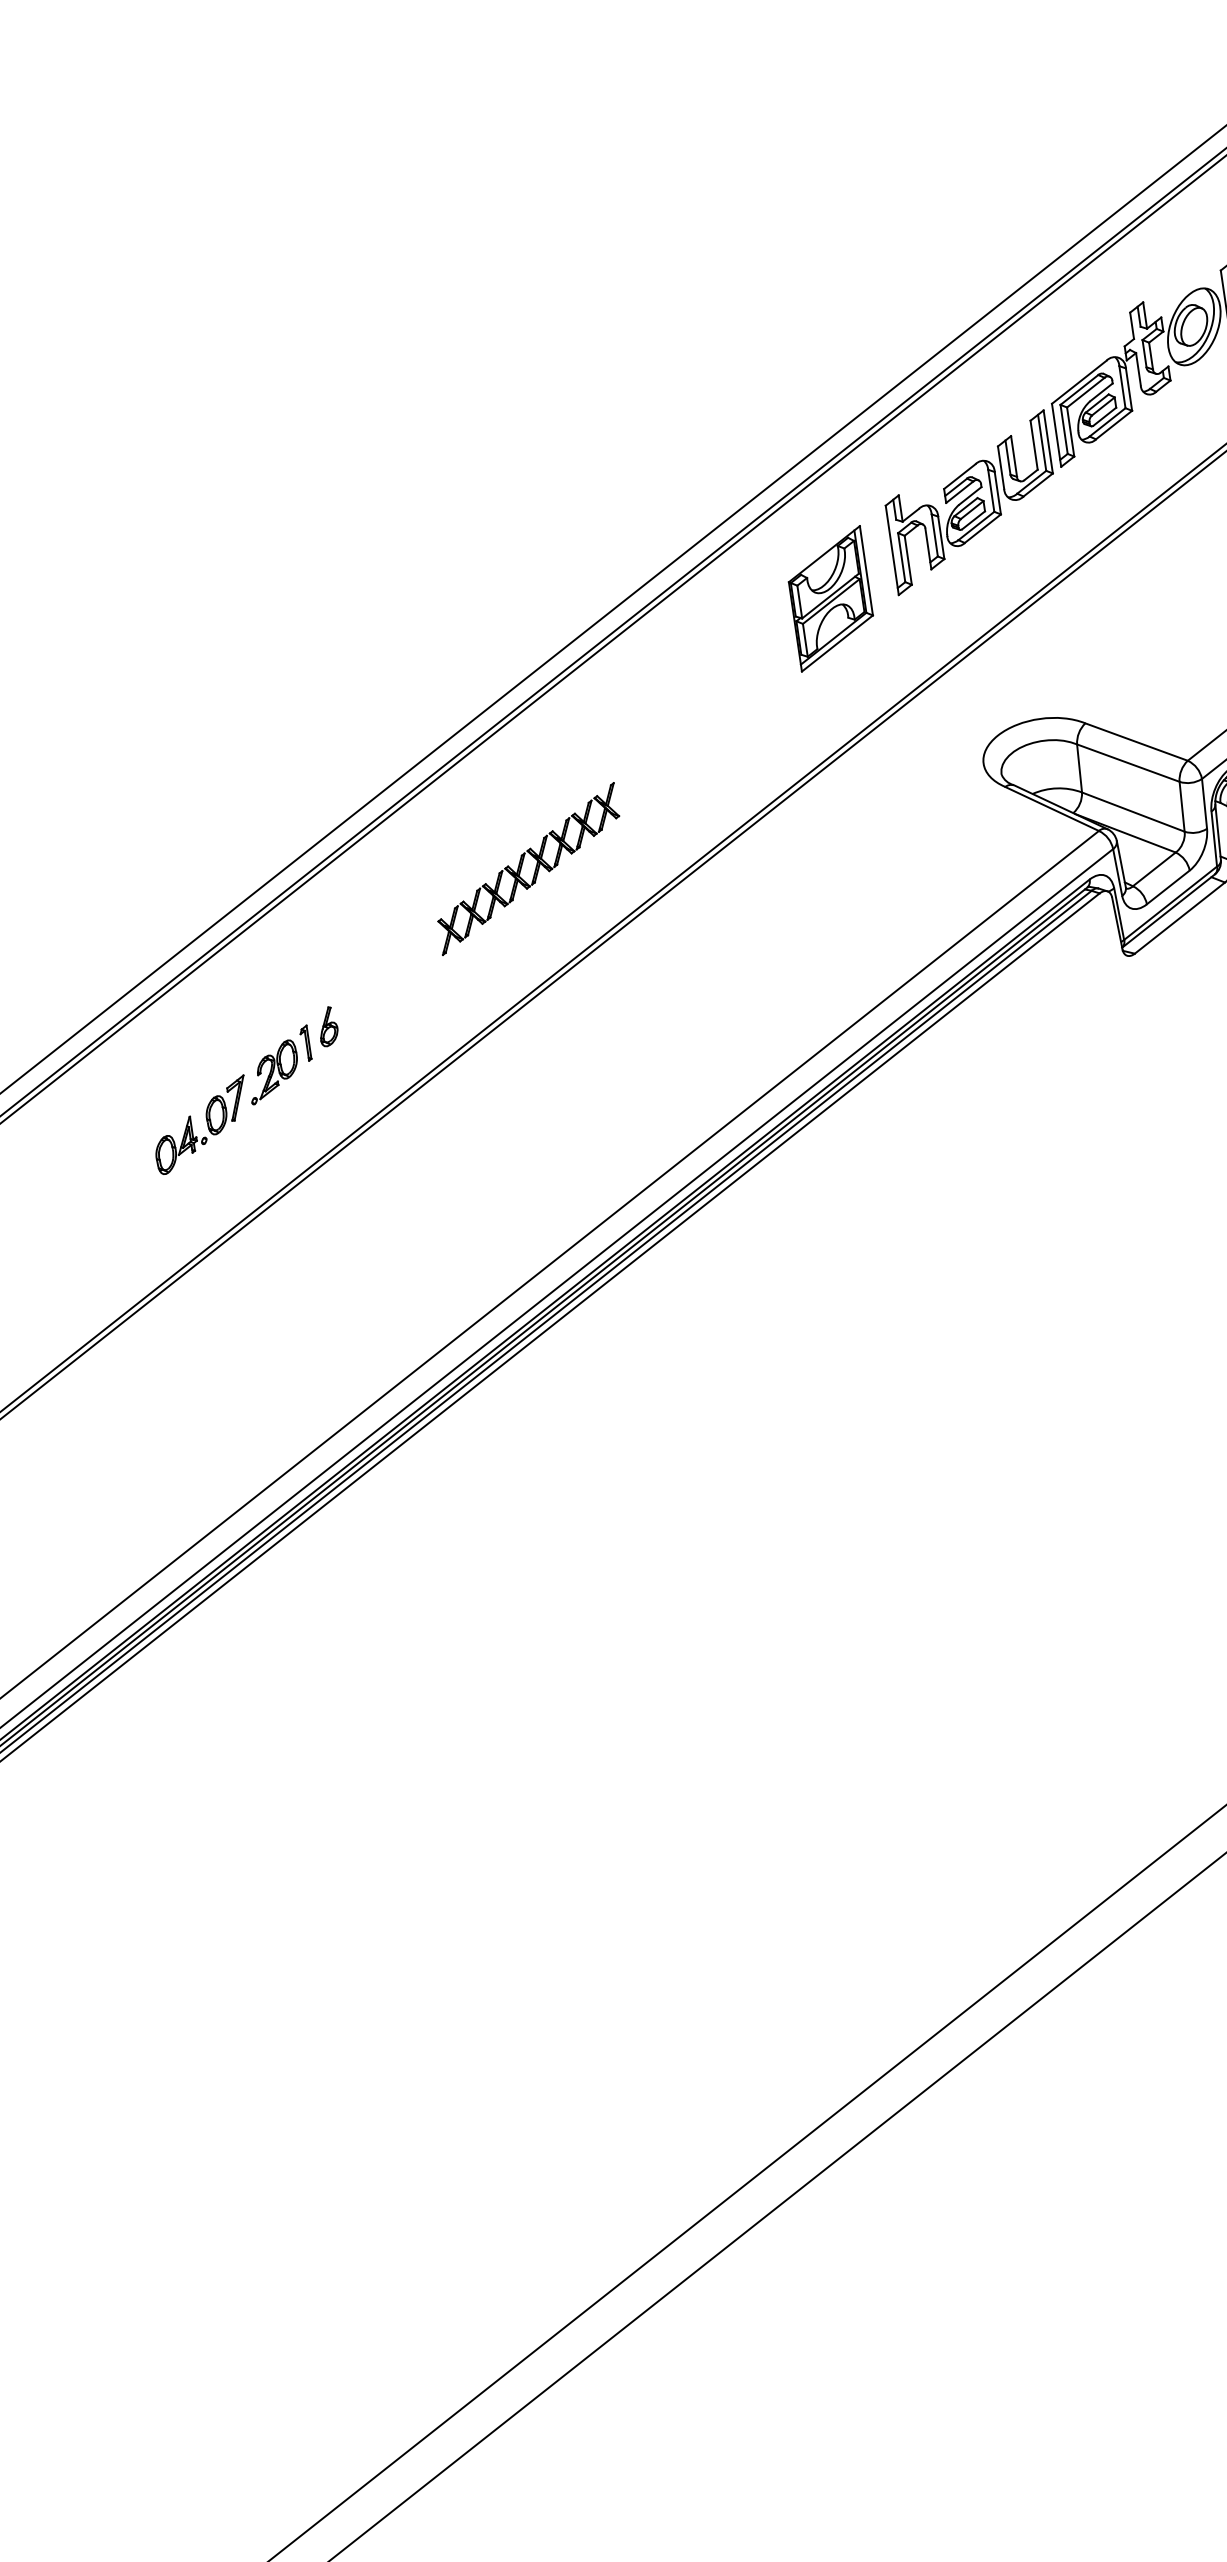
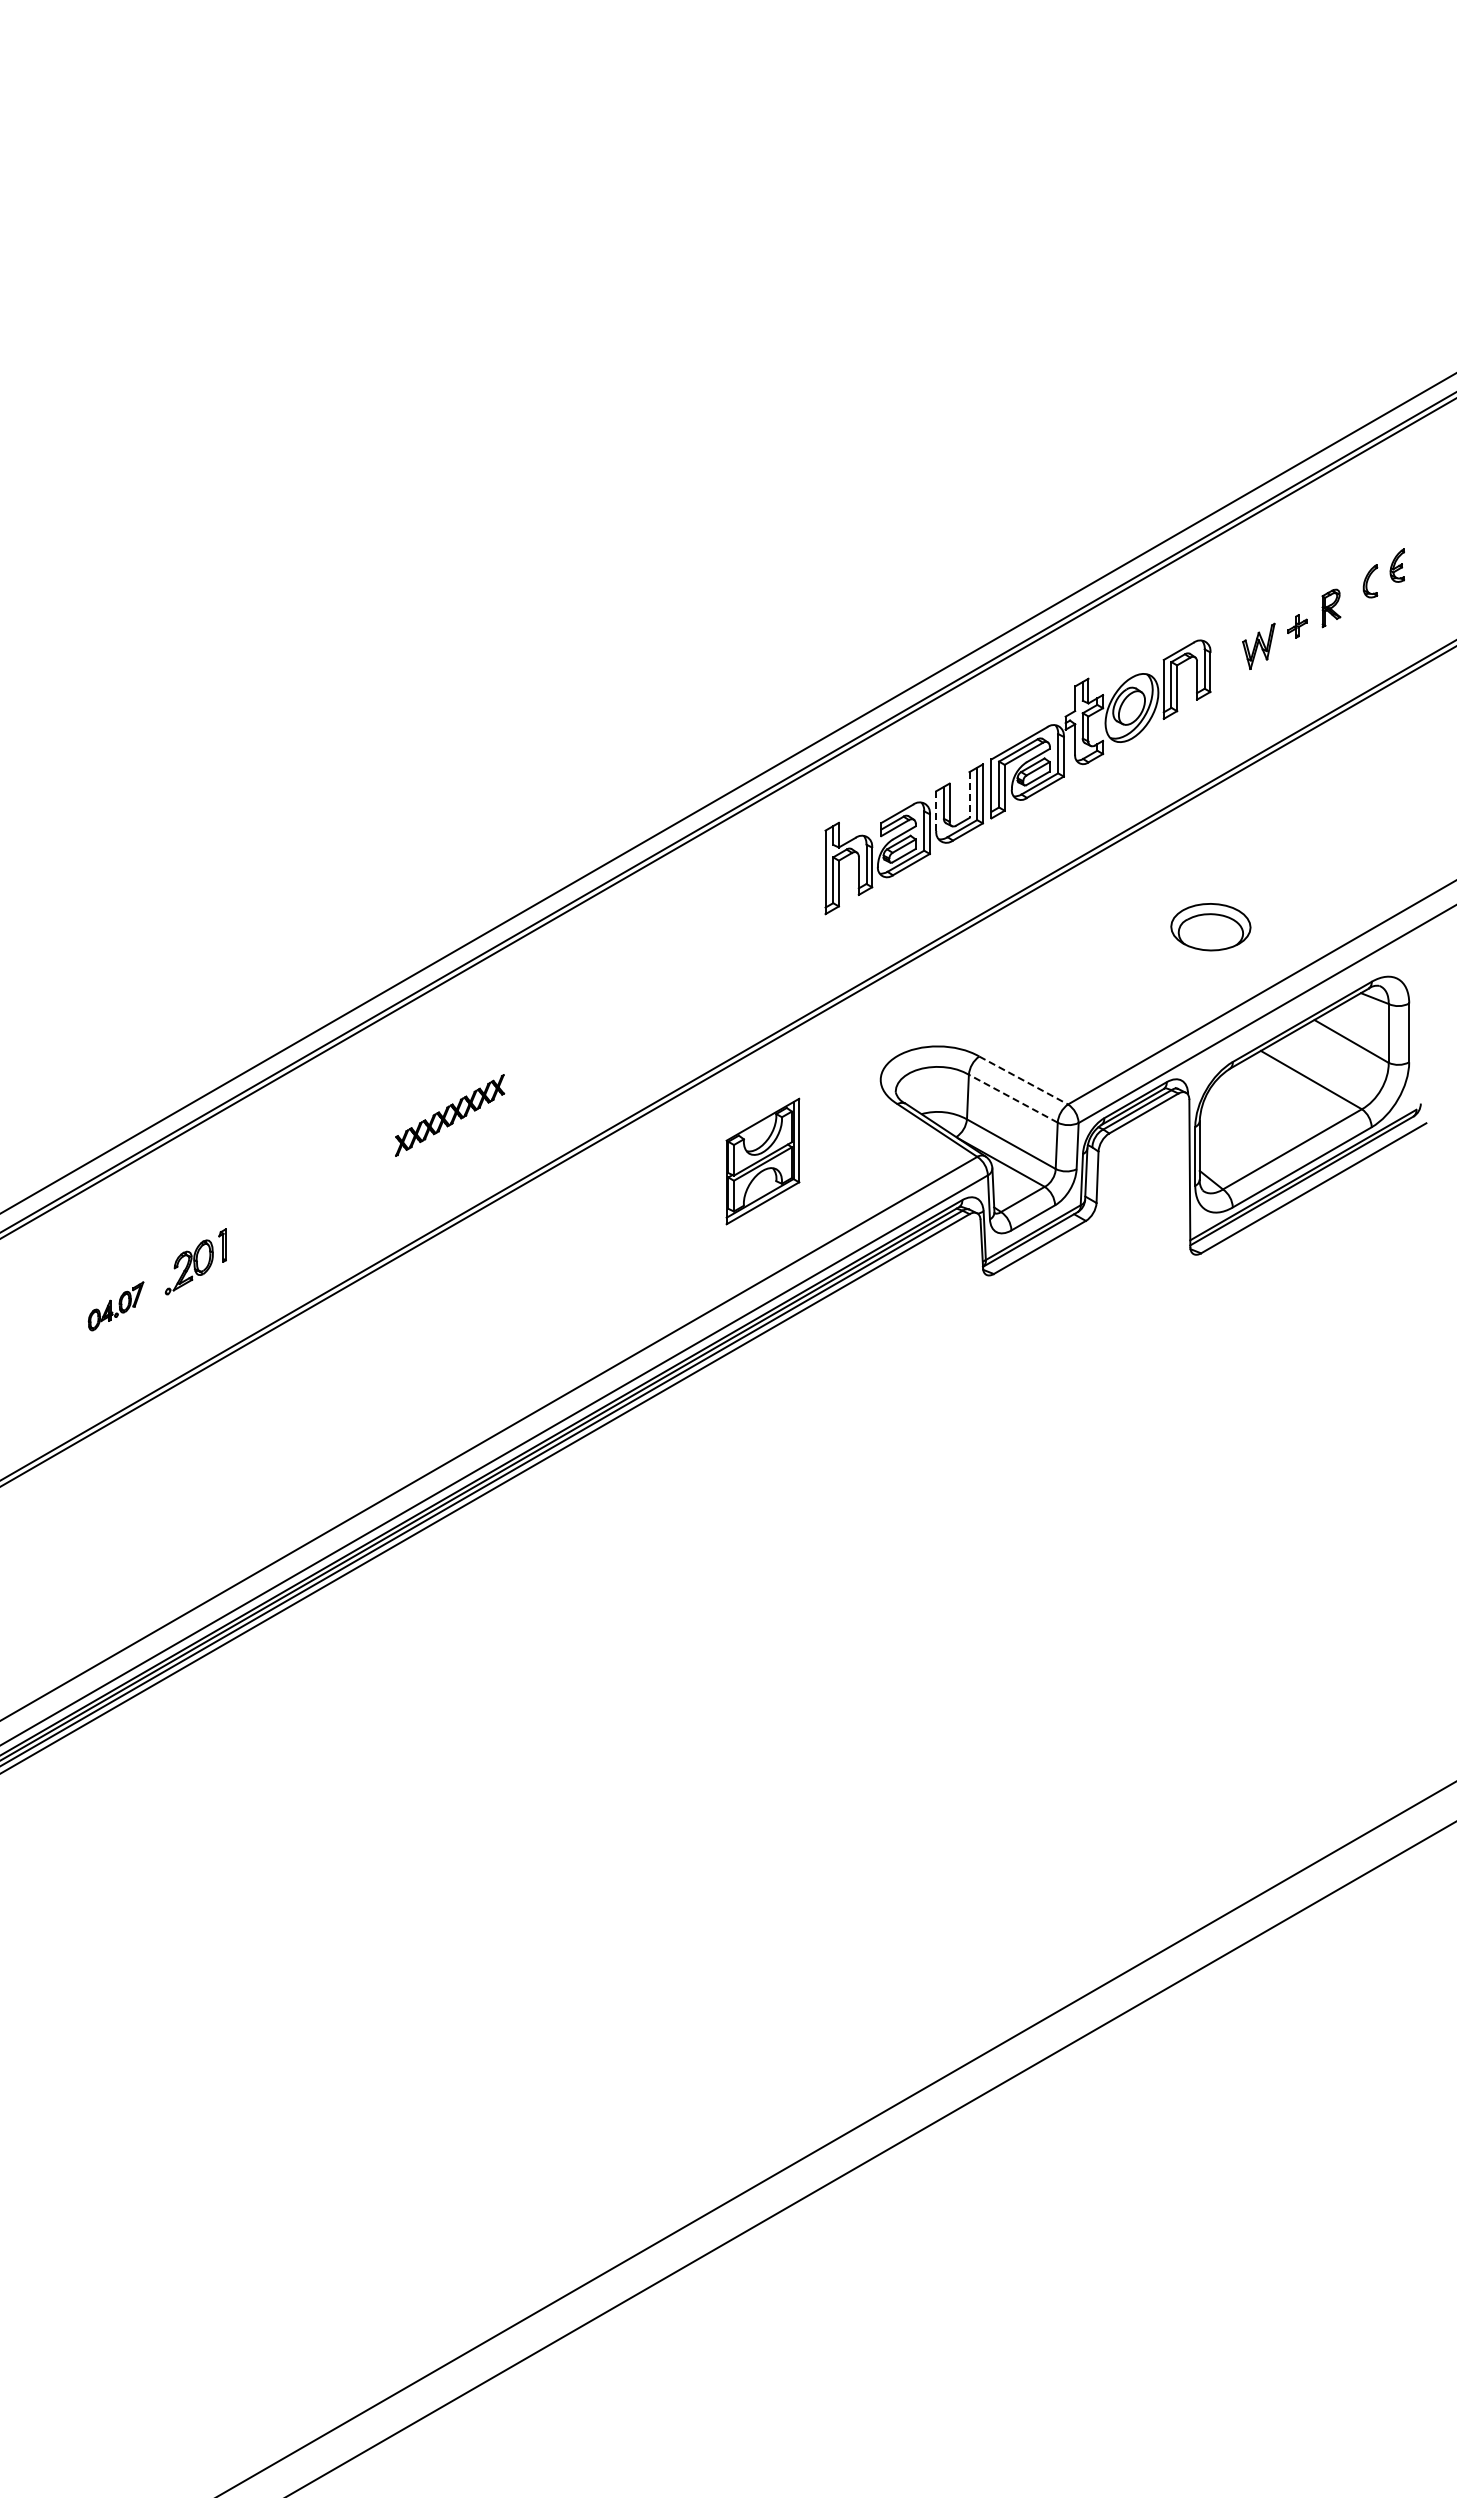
line: (1034, 445) -> (969, 795), solid -> dashed
line: (1001, 467) -> (936, 811), solid -> dashed
part: (830, 598) -> (762, 1161), moved
line: (1137, 741) -> (1024, 1080), solid -> dashed
line: (1127, 763) -> (1012, 1098), solid -> dashed
part: (528, 869) -> (449, 1115), size x0.6
part: (328, 1026) -> (245, 1232), removed
part: (200, 1125) -> (115, 1306), size x0.6

